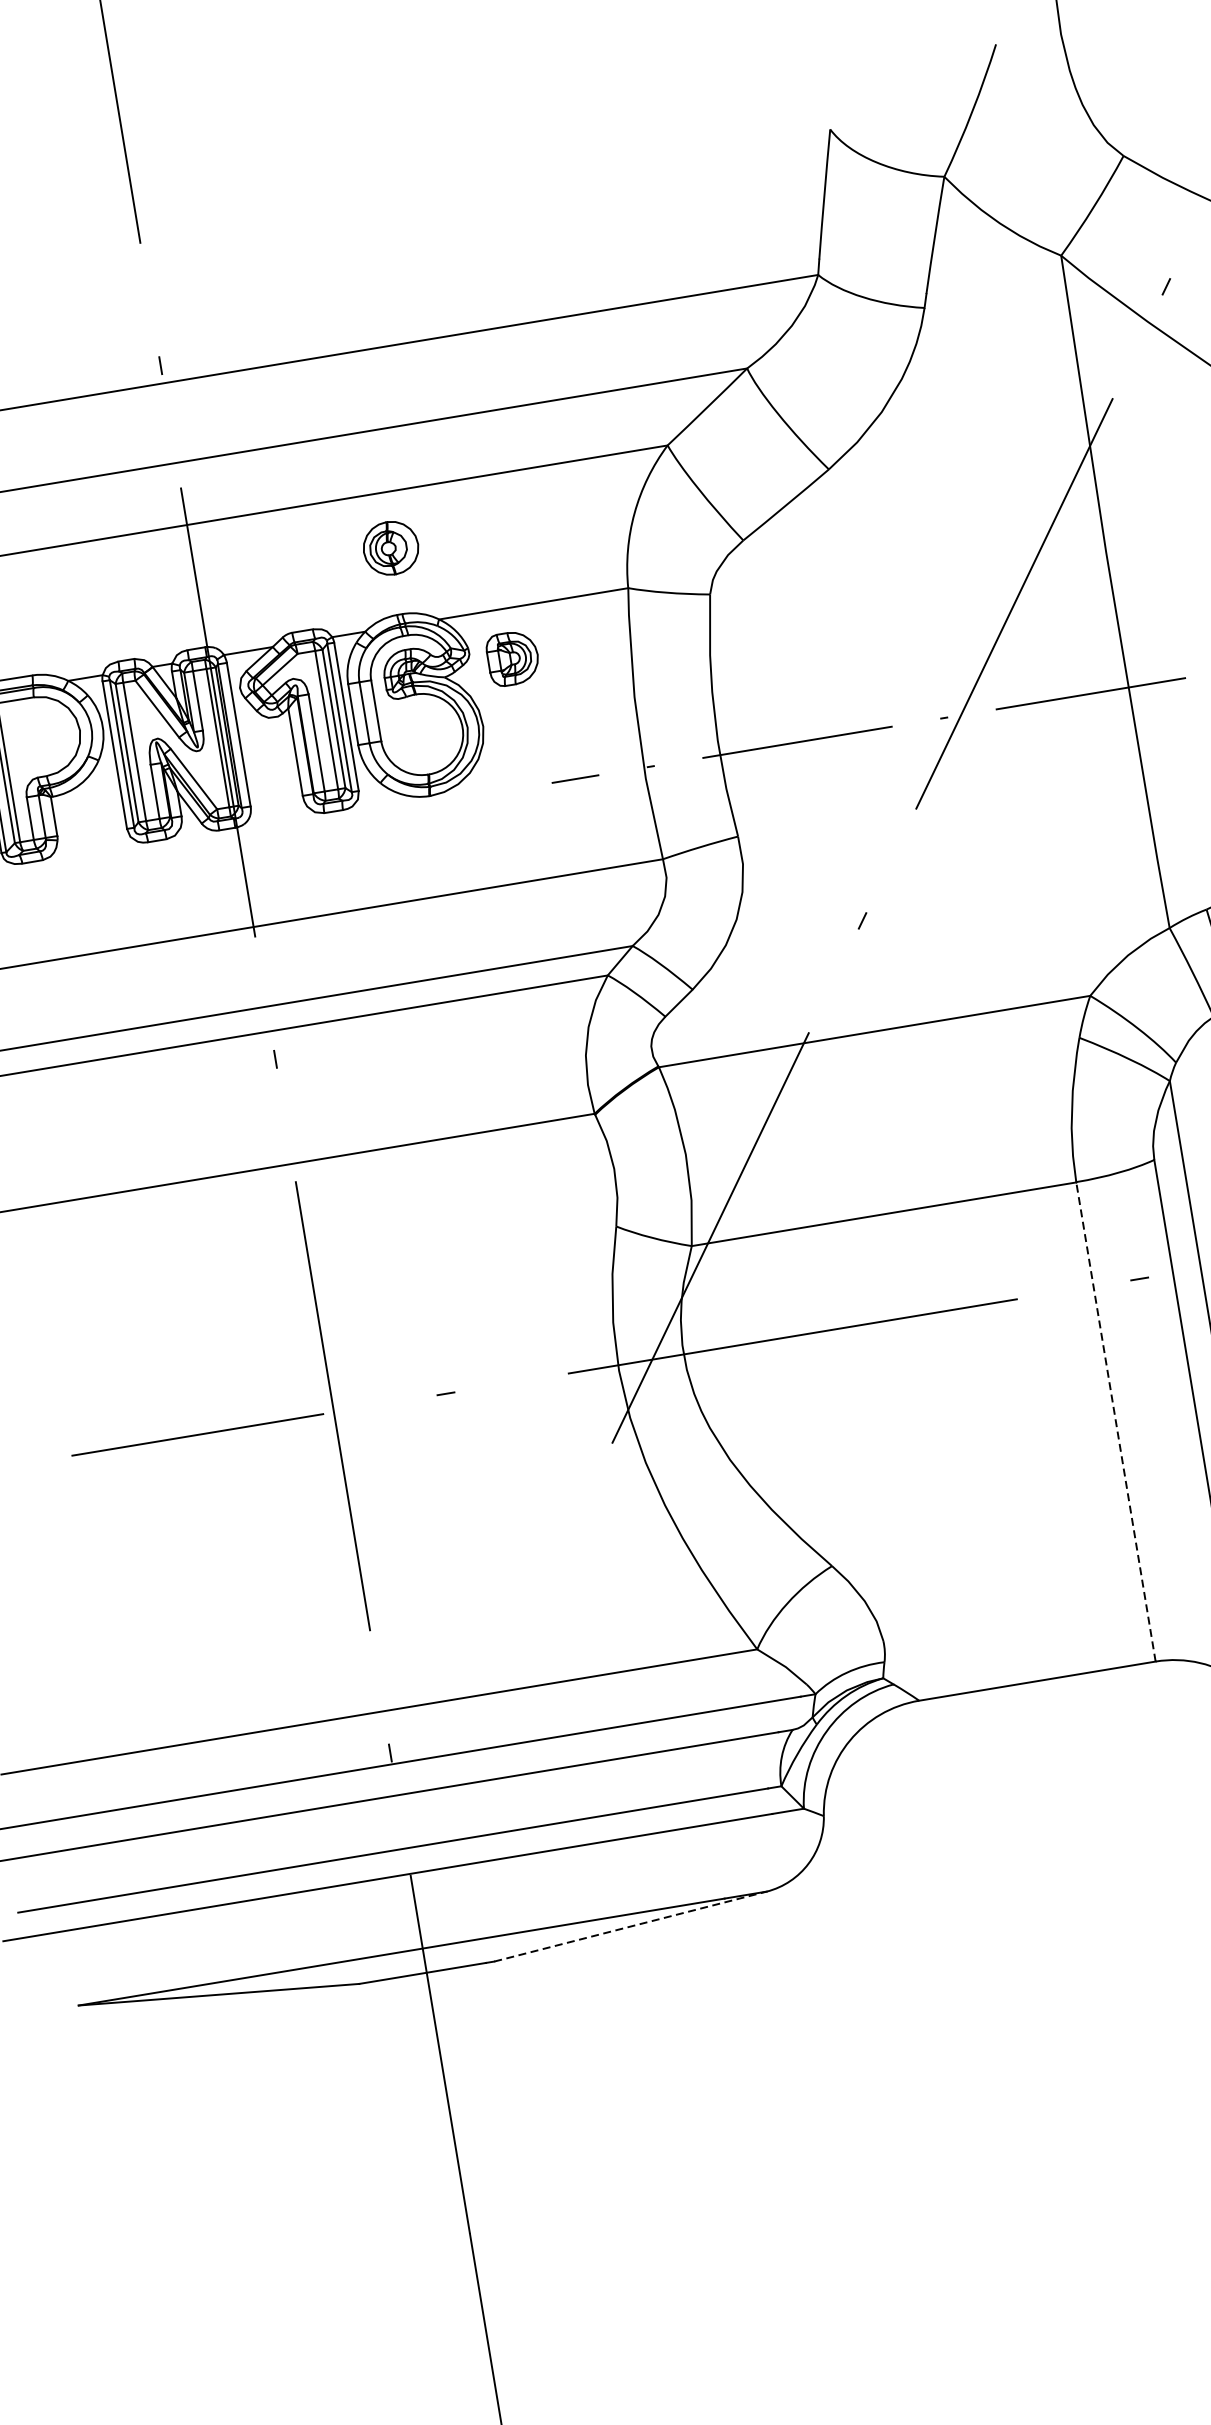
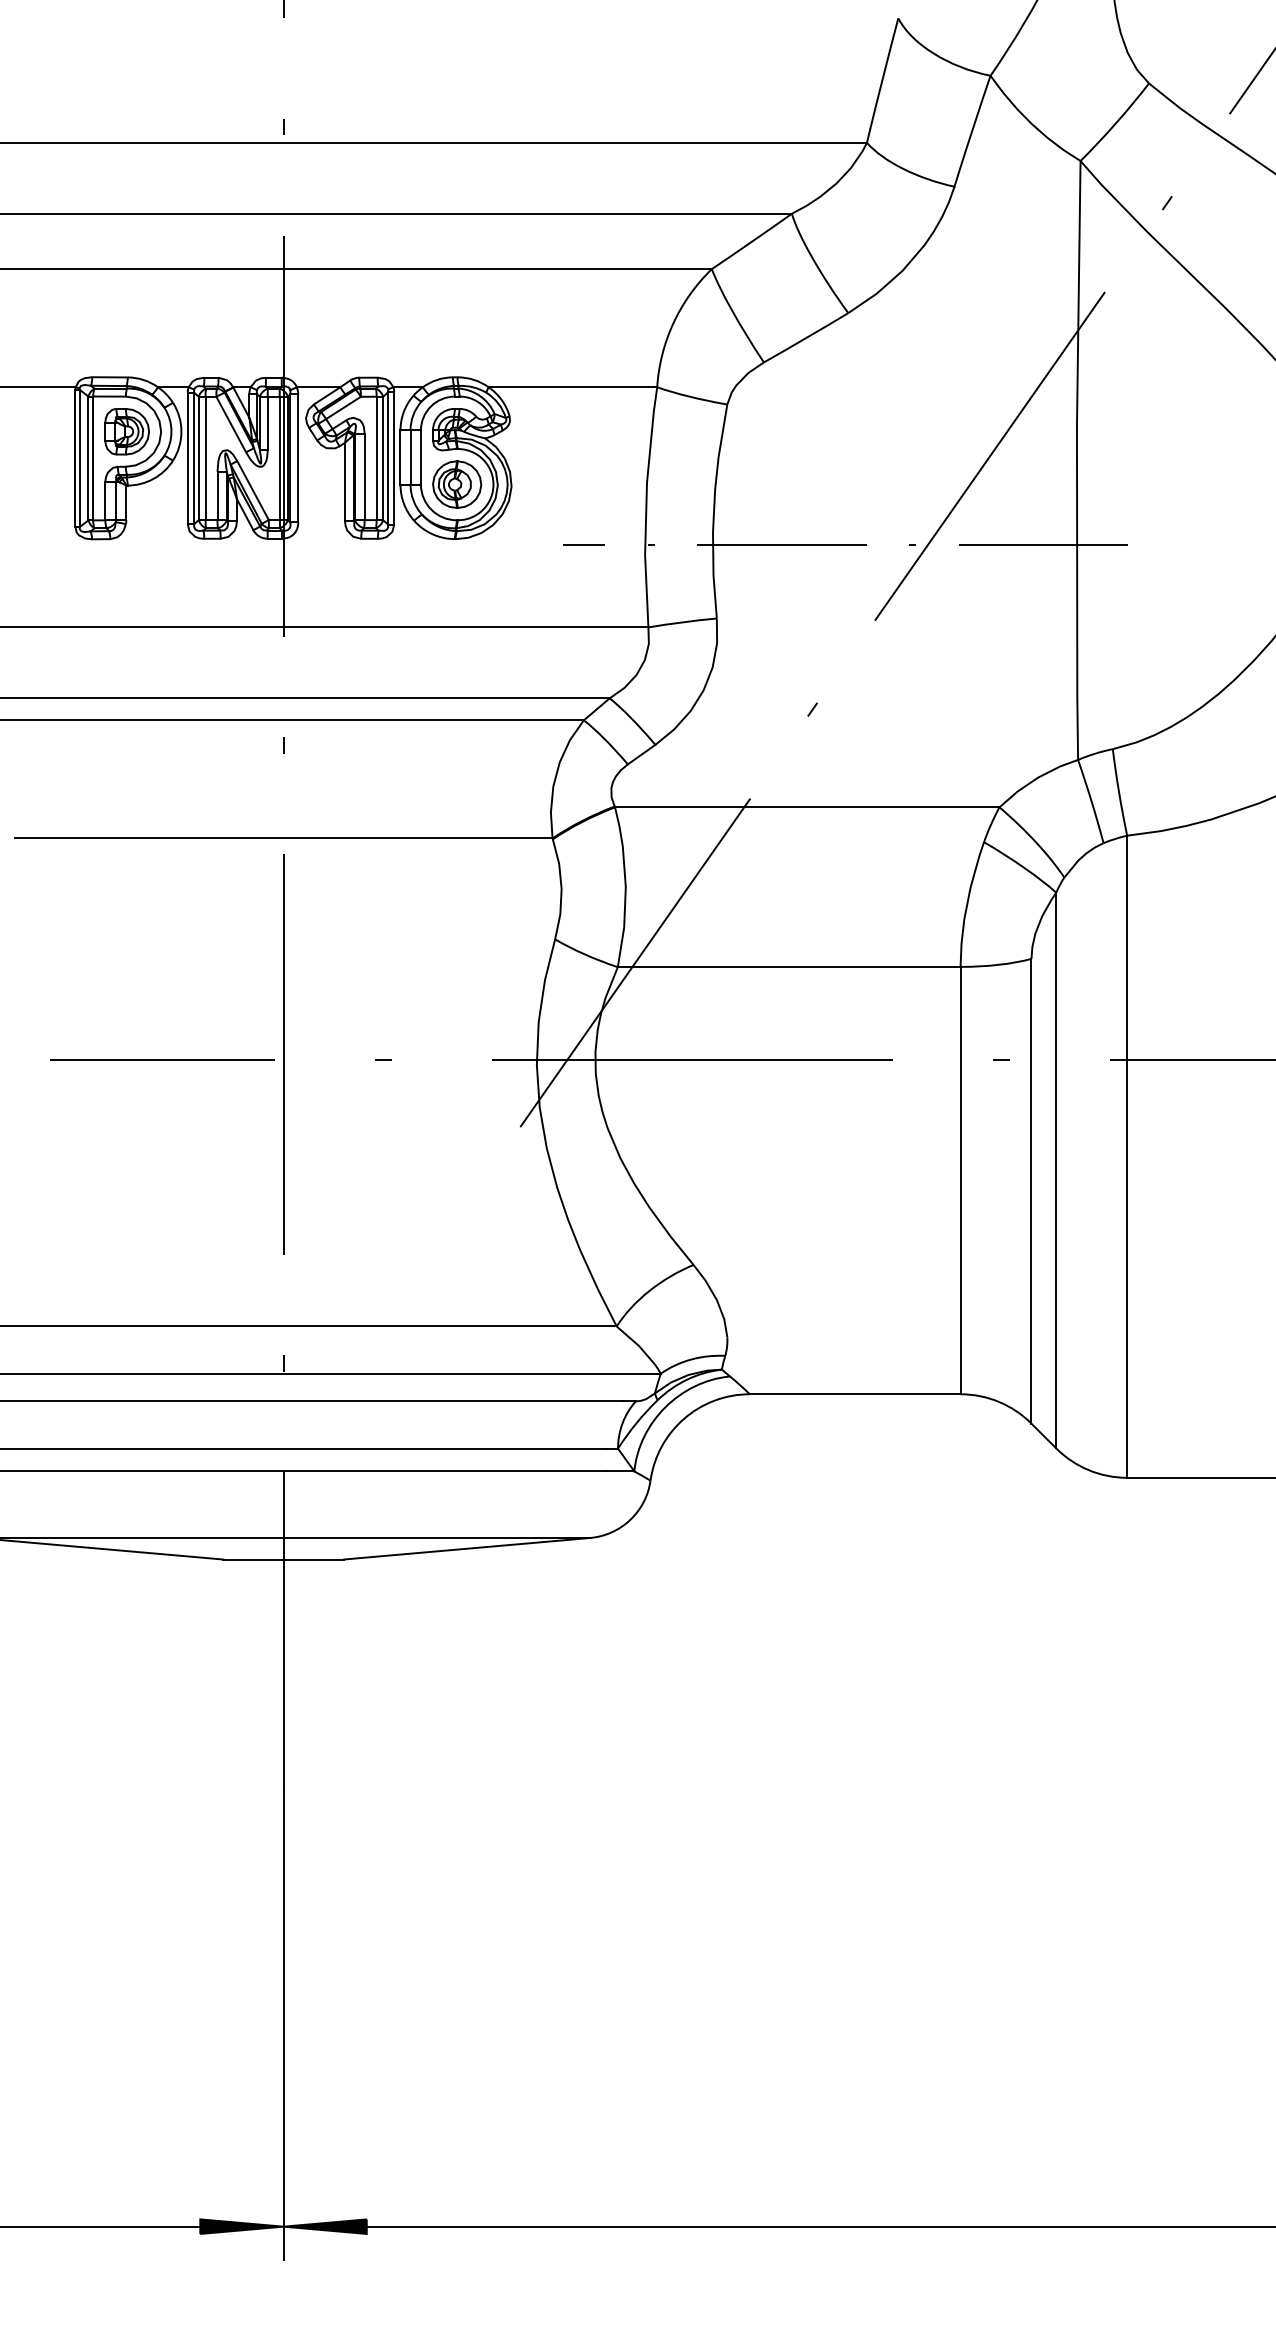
part: (391, 548) -> (457, 484), moved
part: (512, 658) -> (126, 431), moved
line: (1115, 1421) -> (960, 1180), dashed -> solid
line: (629, 1926) -> (466, 1548), dashed -> solid

